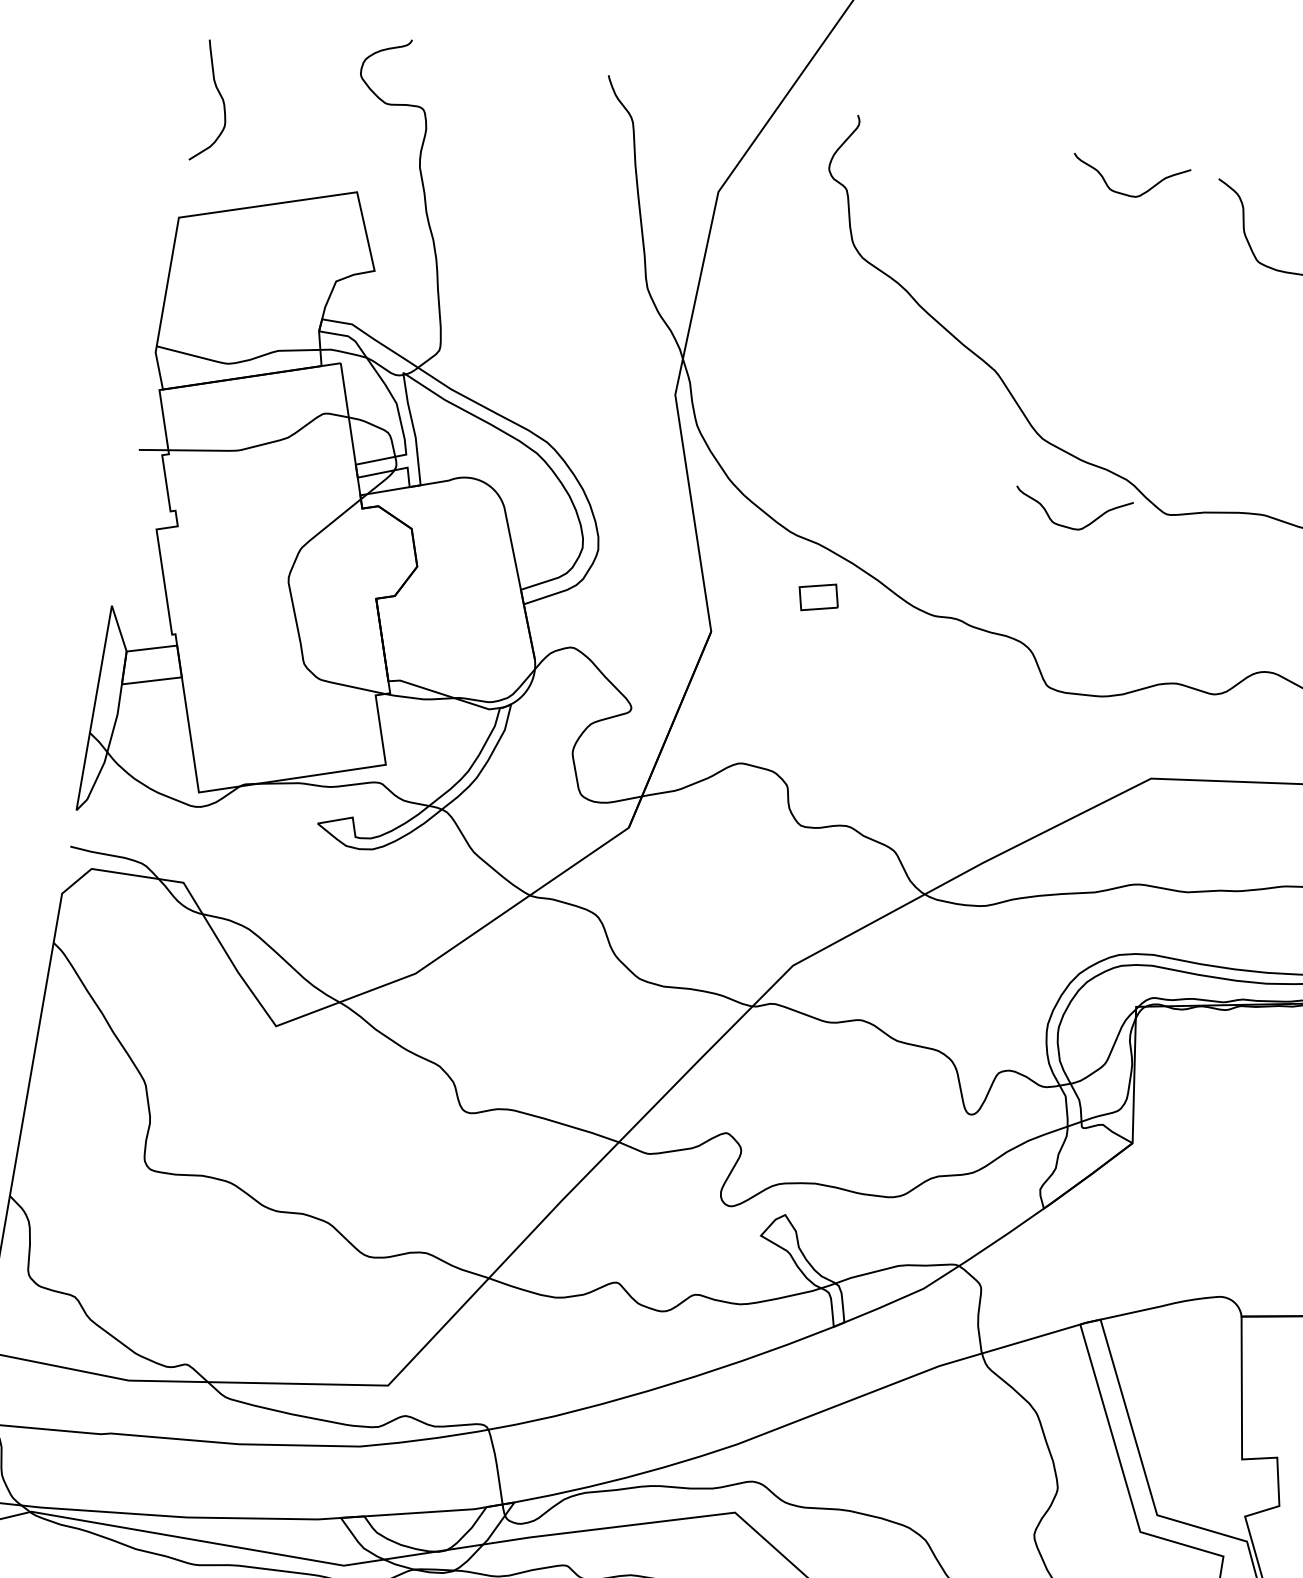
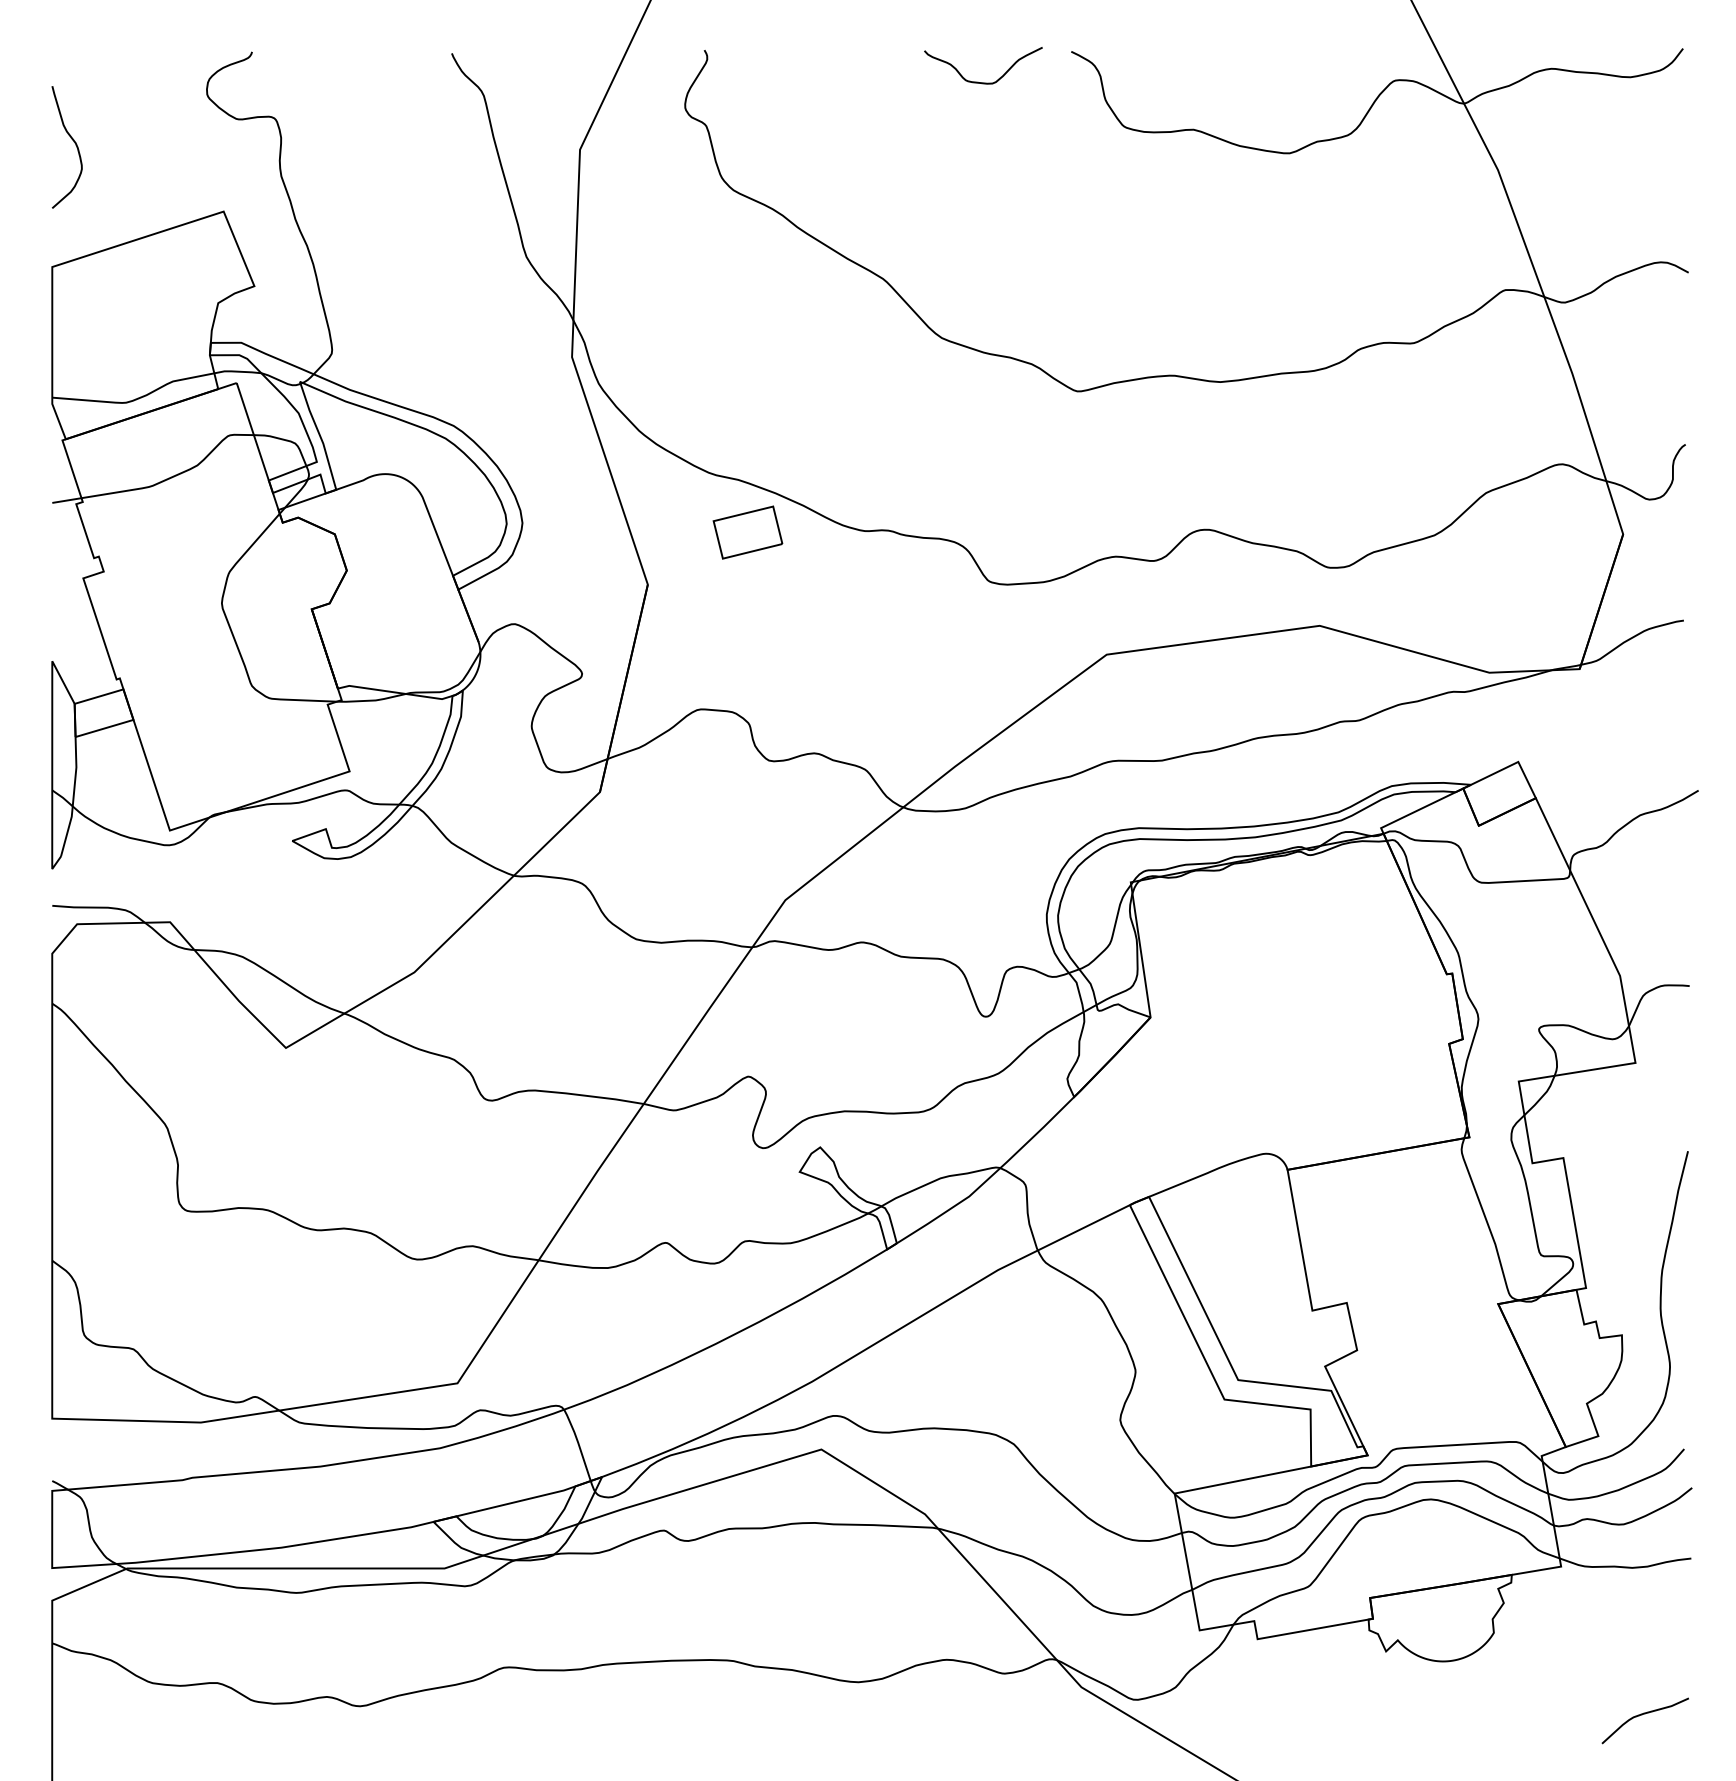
curve: (1064, 525) -> (978, 419), removed
part: (818, 597) -> (747, 532), size x1.67

